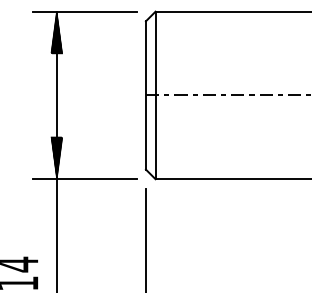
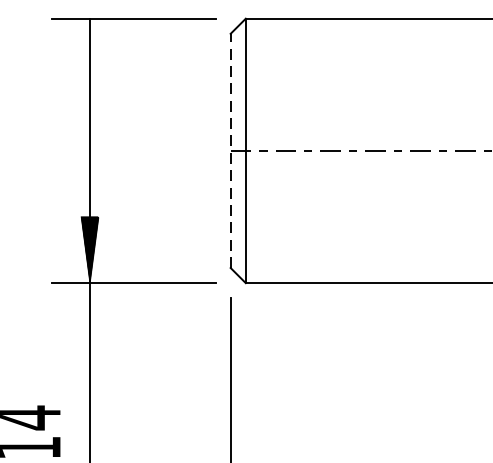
hatch: (56, 32) -> (89, 51), removed
line: (145, 94) -> (229, 149), solid -> dashed

